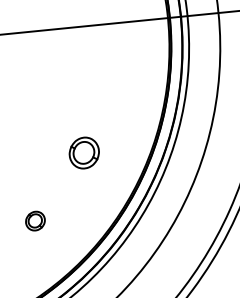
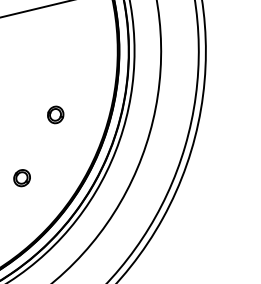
part: (84, 152) -> (55, 114), size x0.62

